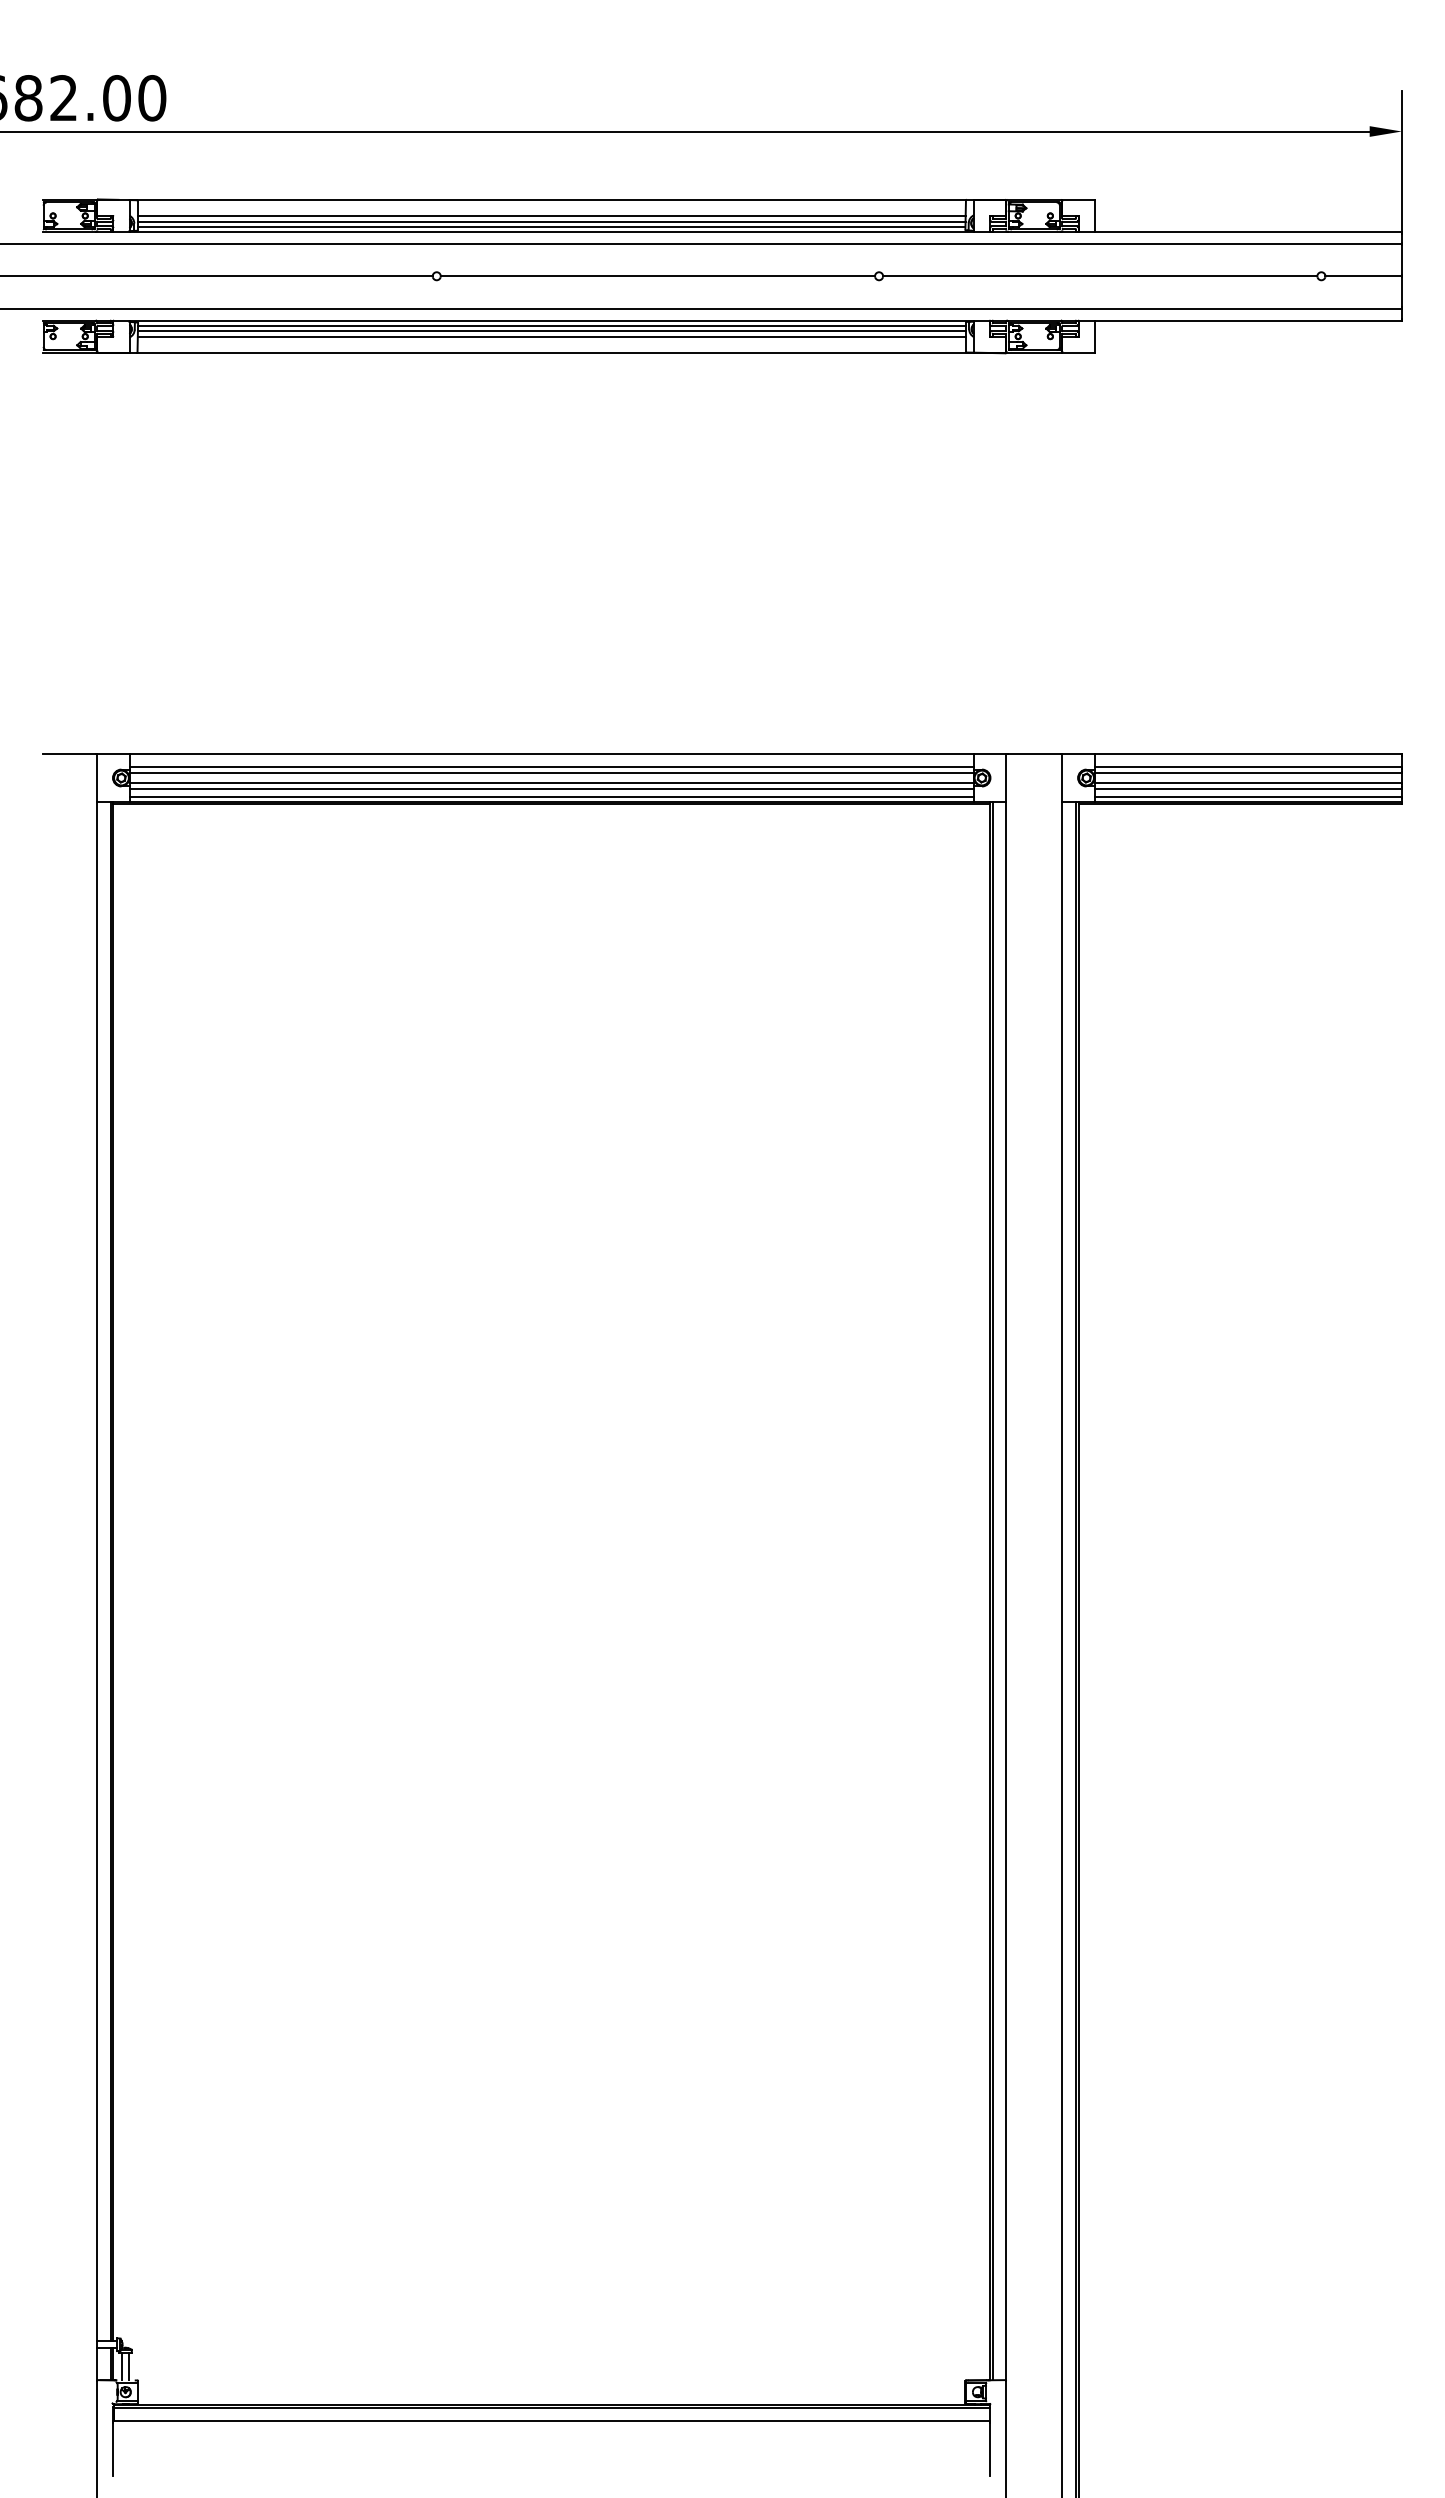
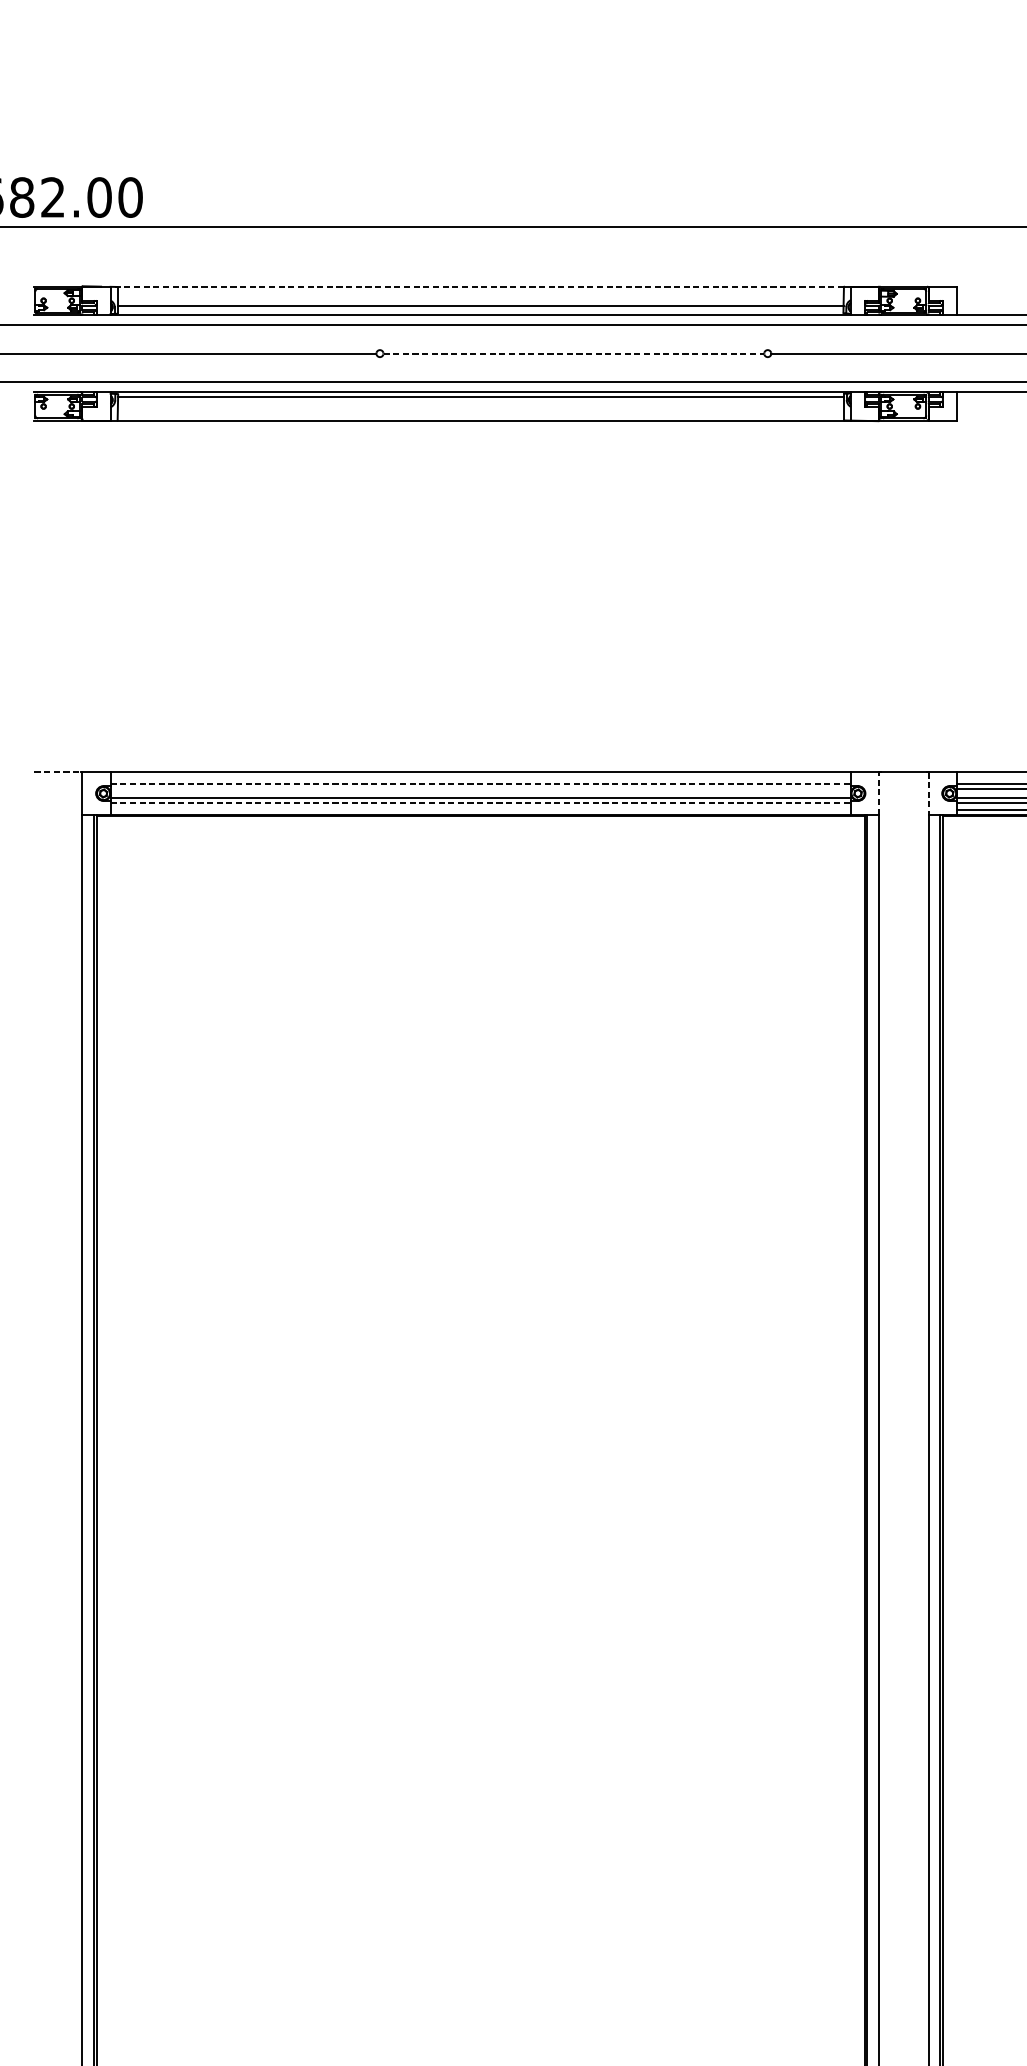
line: (547, 200) -> (477, 287), solid -> dashed
line: (551, 216) -> (480, 301), removed
line: (551, 226) -> (480, 310), removed
line: (658, 276) -> (574, 353), solid -> dashed
line: (551, 331) -> (480, 402), removed
line: (551, 336) -> (480, 406), removed
line: (69, 753) -> (58, 772), solid -> dashed
line: (552, 767) -> (481, 784), solid -> dashed
line: (551, 772) -> (480, 788), removed
line: (1006, 777) -> (879, 793), solid -> dashed
line: (1062, 778) -> (928, 793), solid -> dashed
line: (552, 788) -> (481, 802), solid -> dashed
line: (551, 797) -> (480, 810), removed

